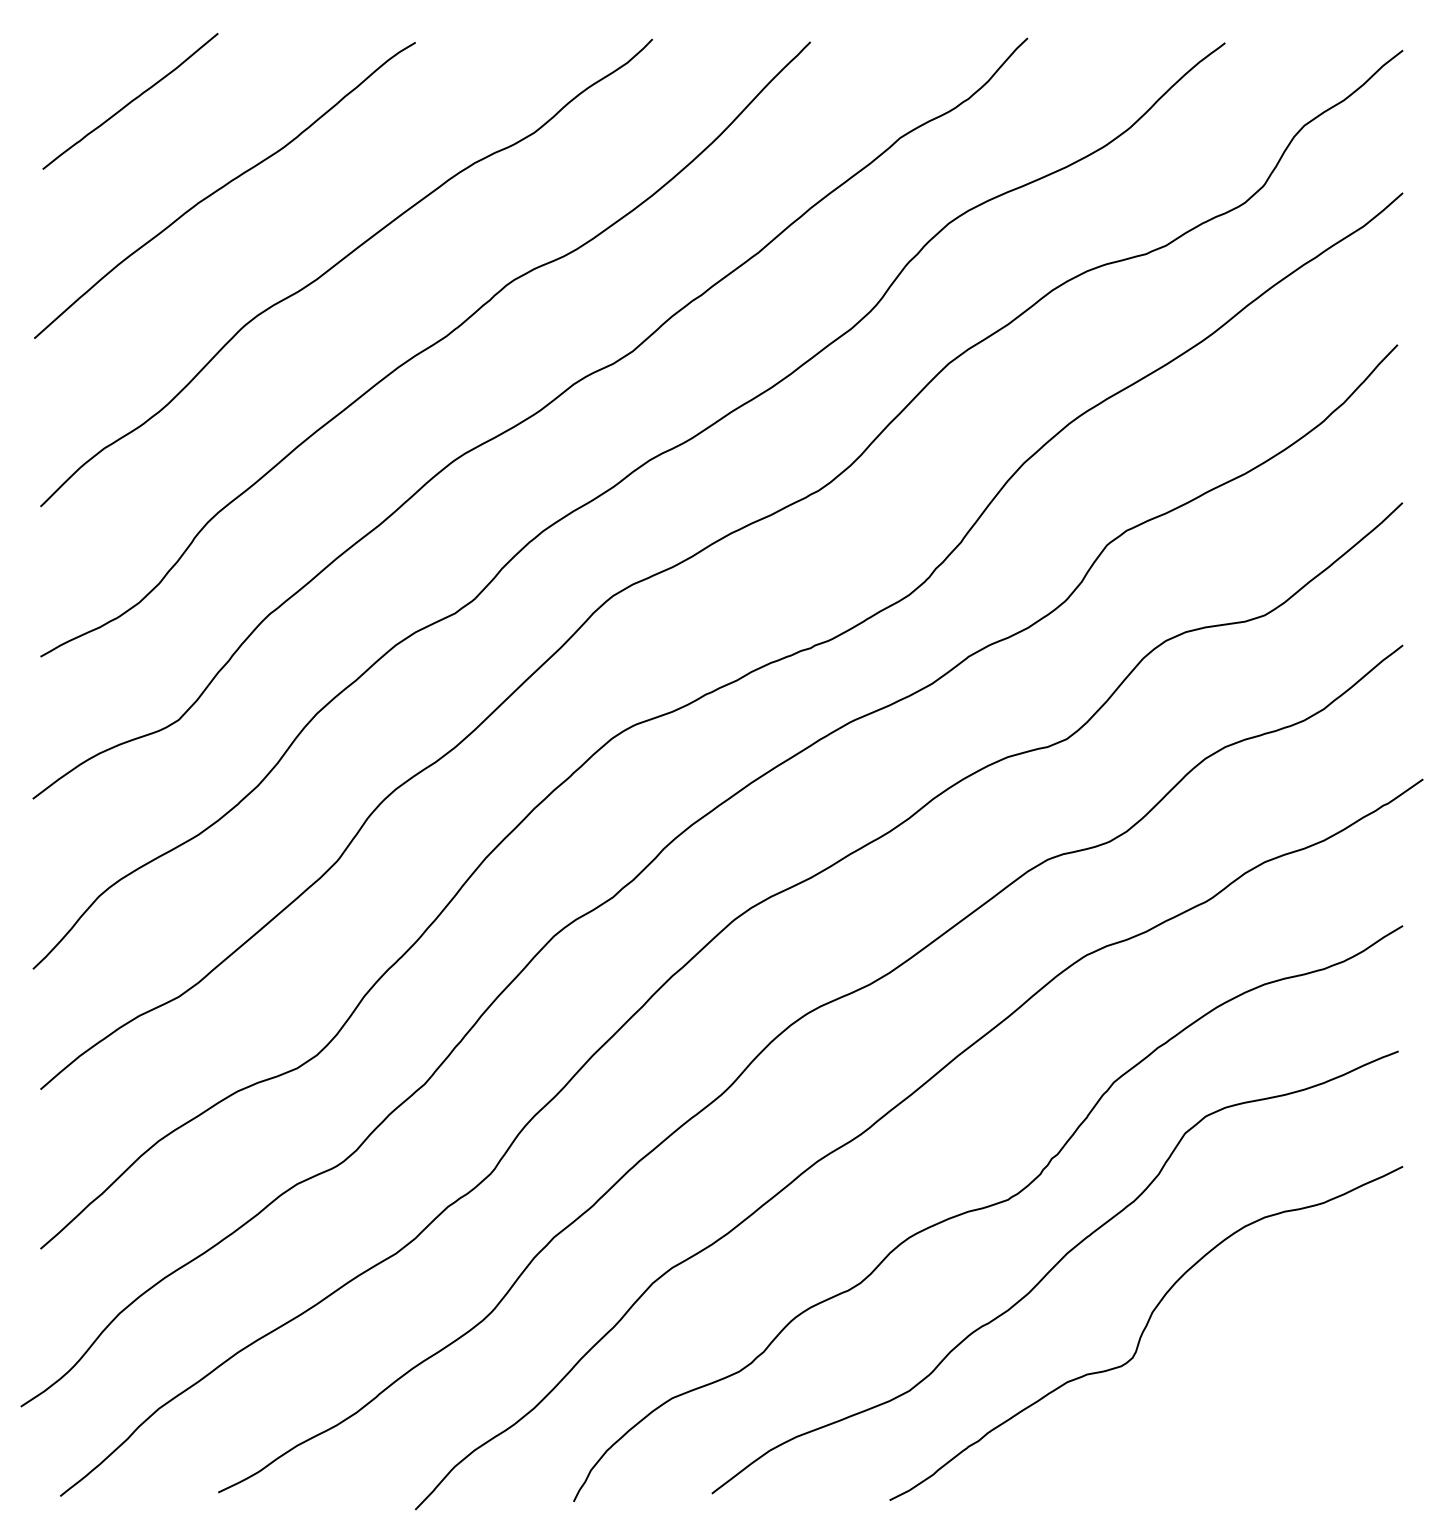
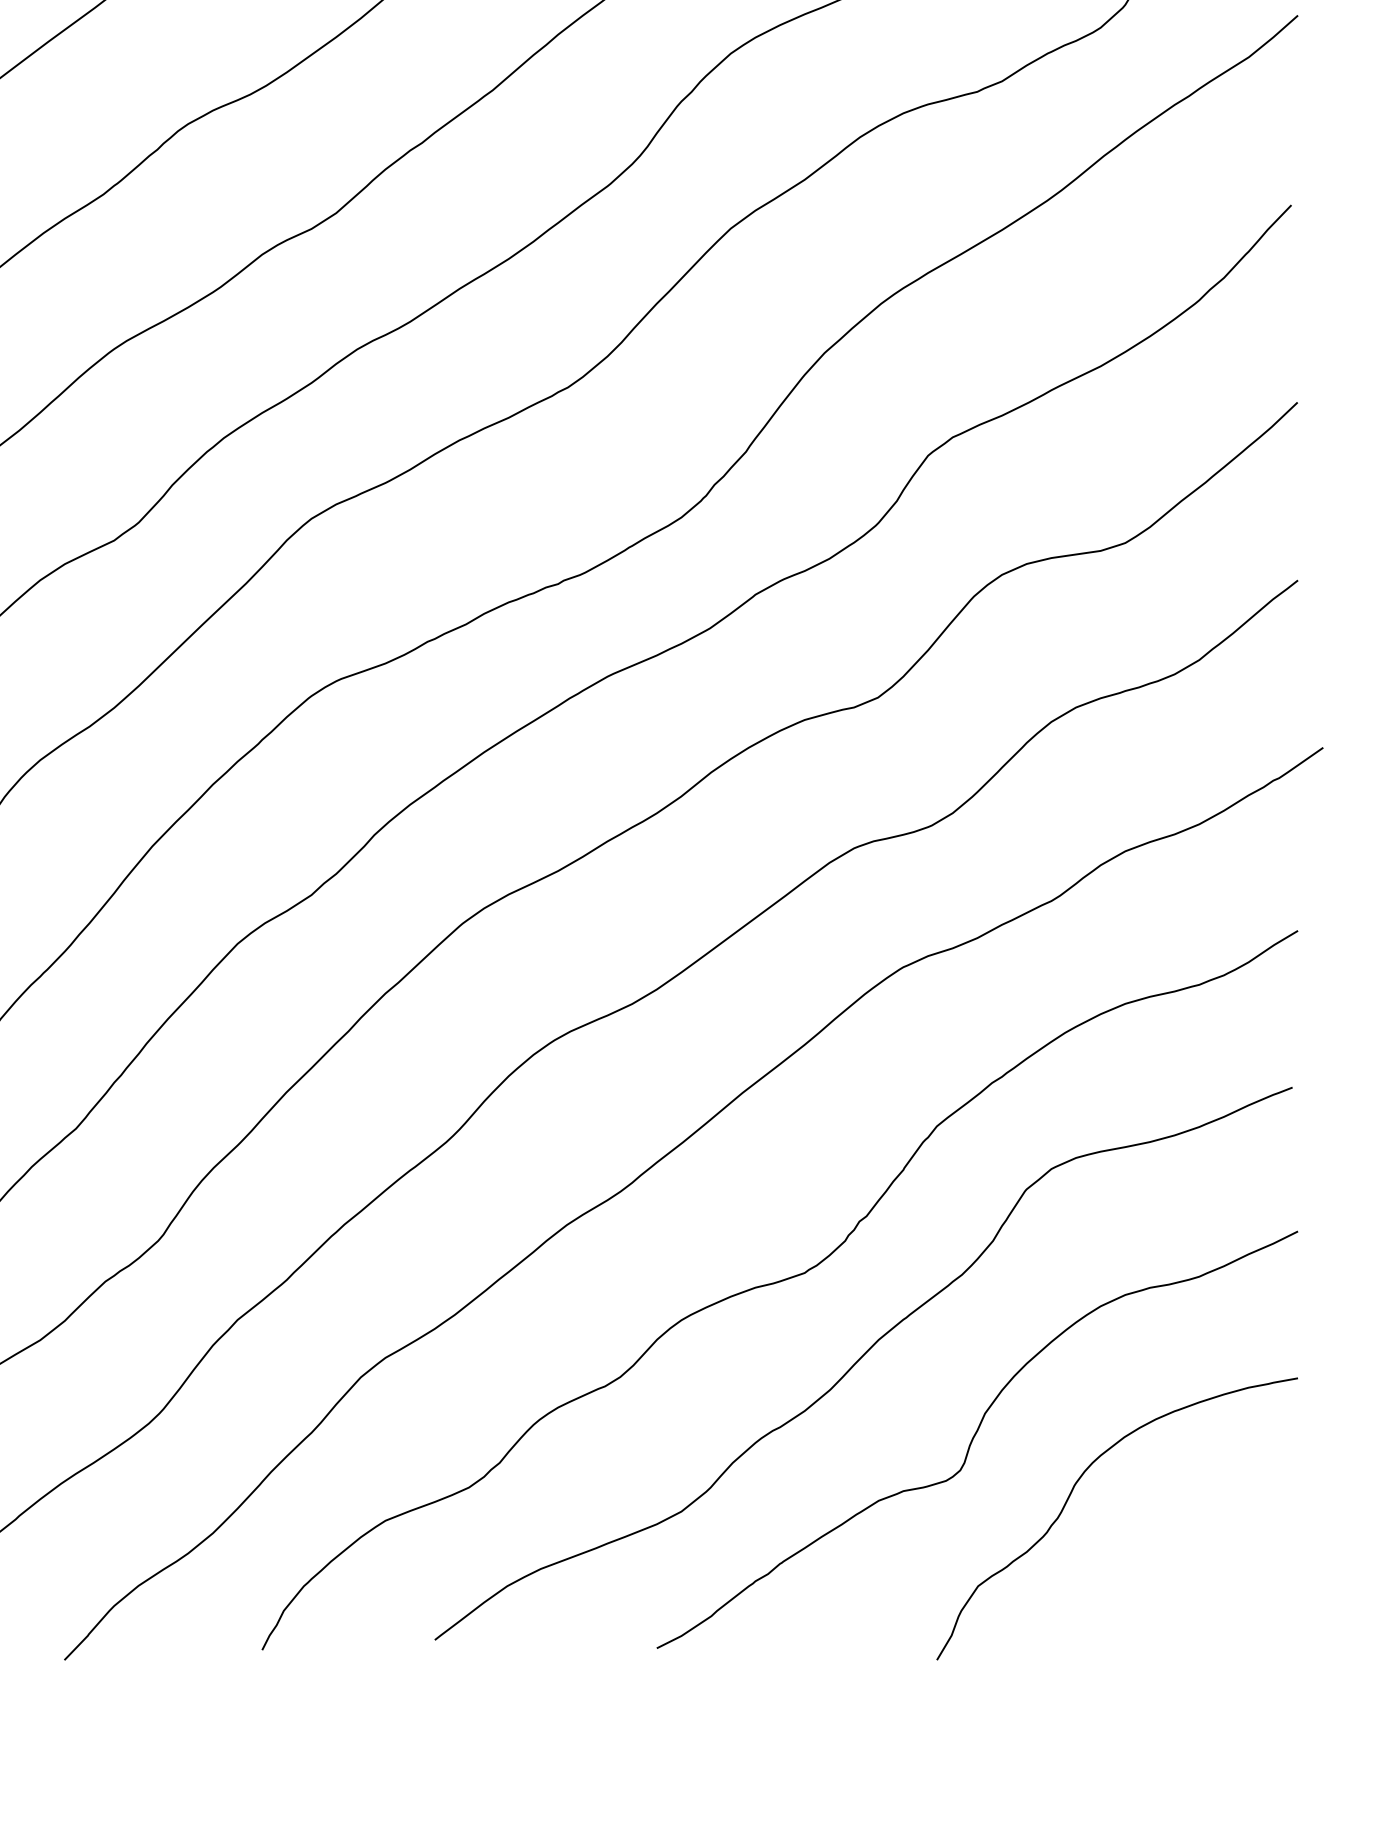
curve: (1221, 1377) -> (1071, 1494), added

